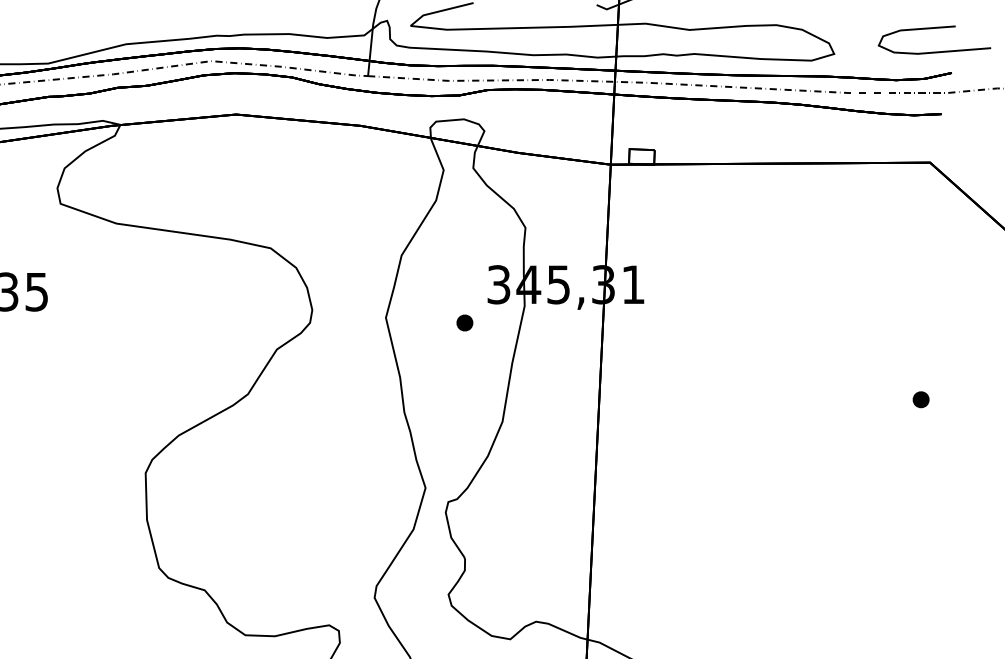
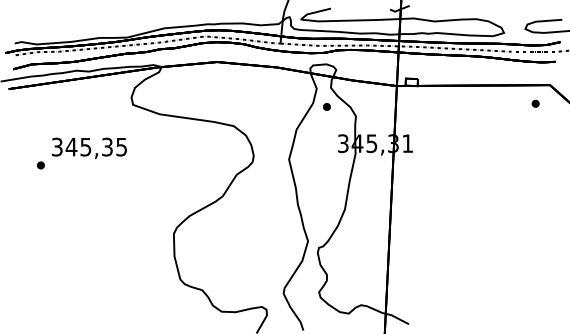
part: (463, 321) -> (326, 106), moved
part: (920, 399) -> (535, 103), moved

